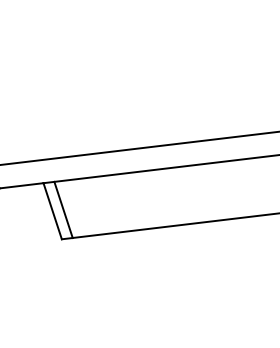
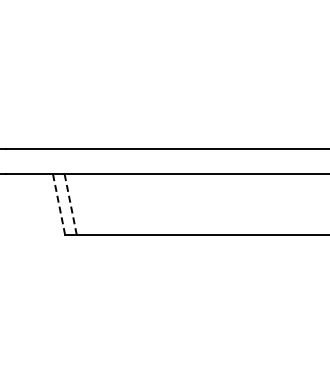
line: (63, 209) -> (70, 203), solid -> dashed
line: (52, 210) -> (58, 203), solid -> dashed

